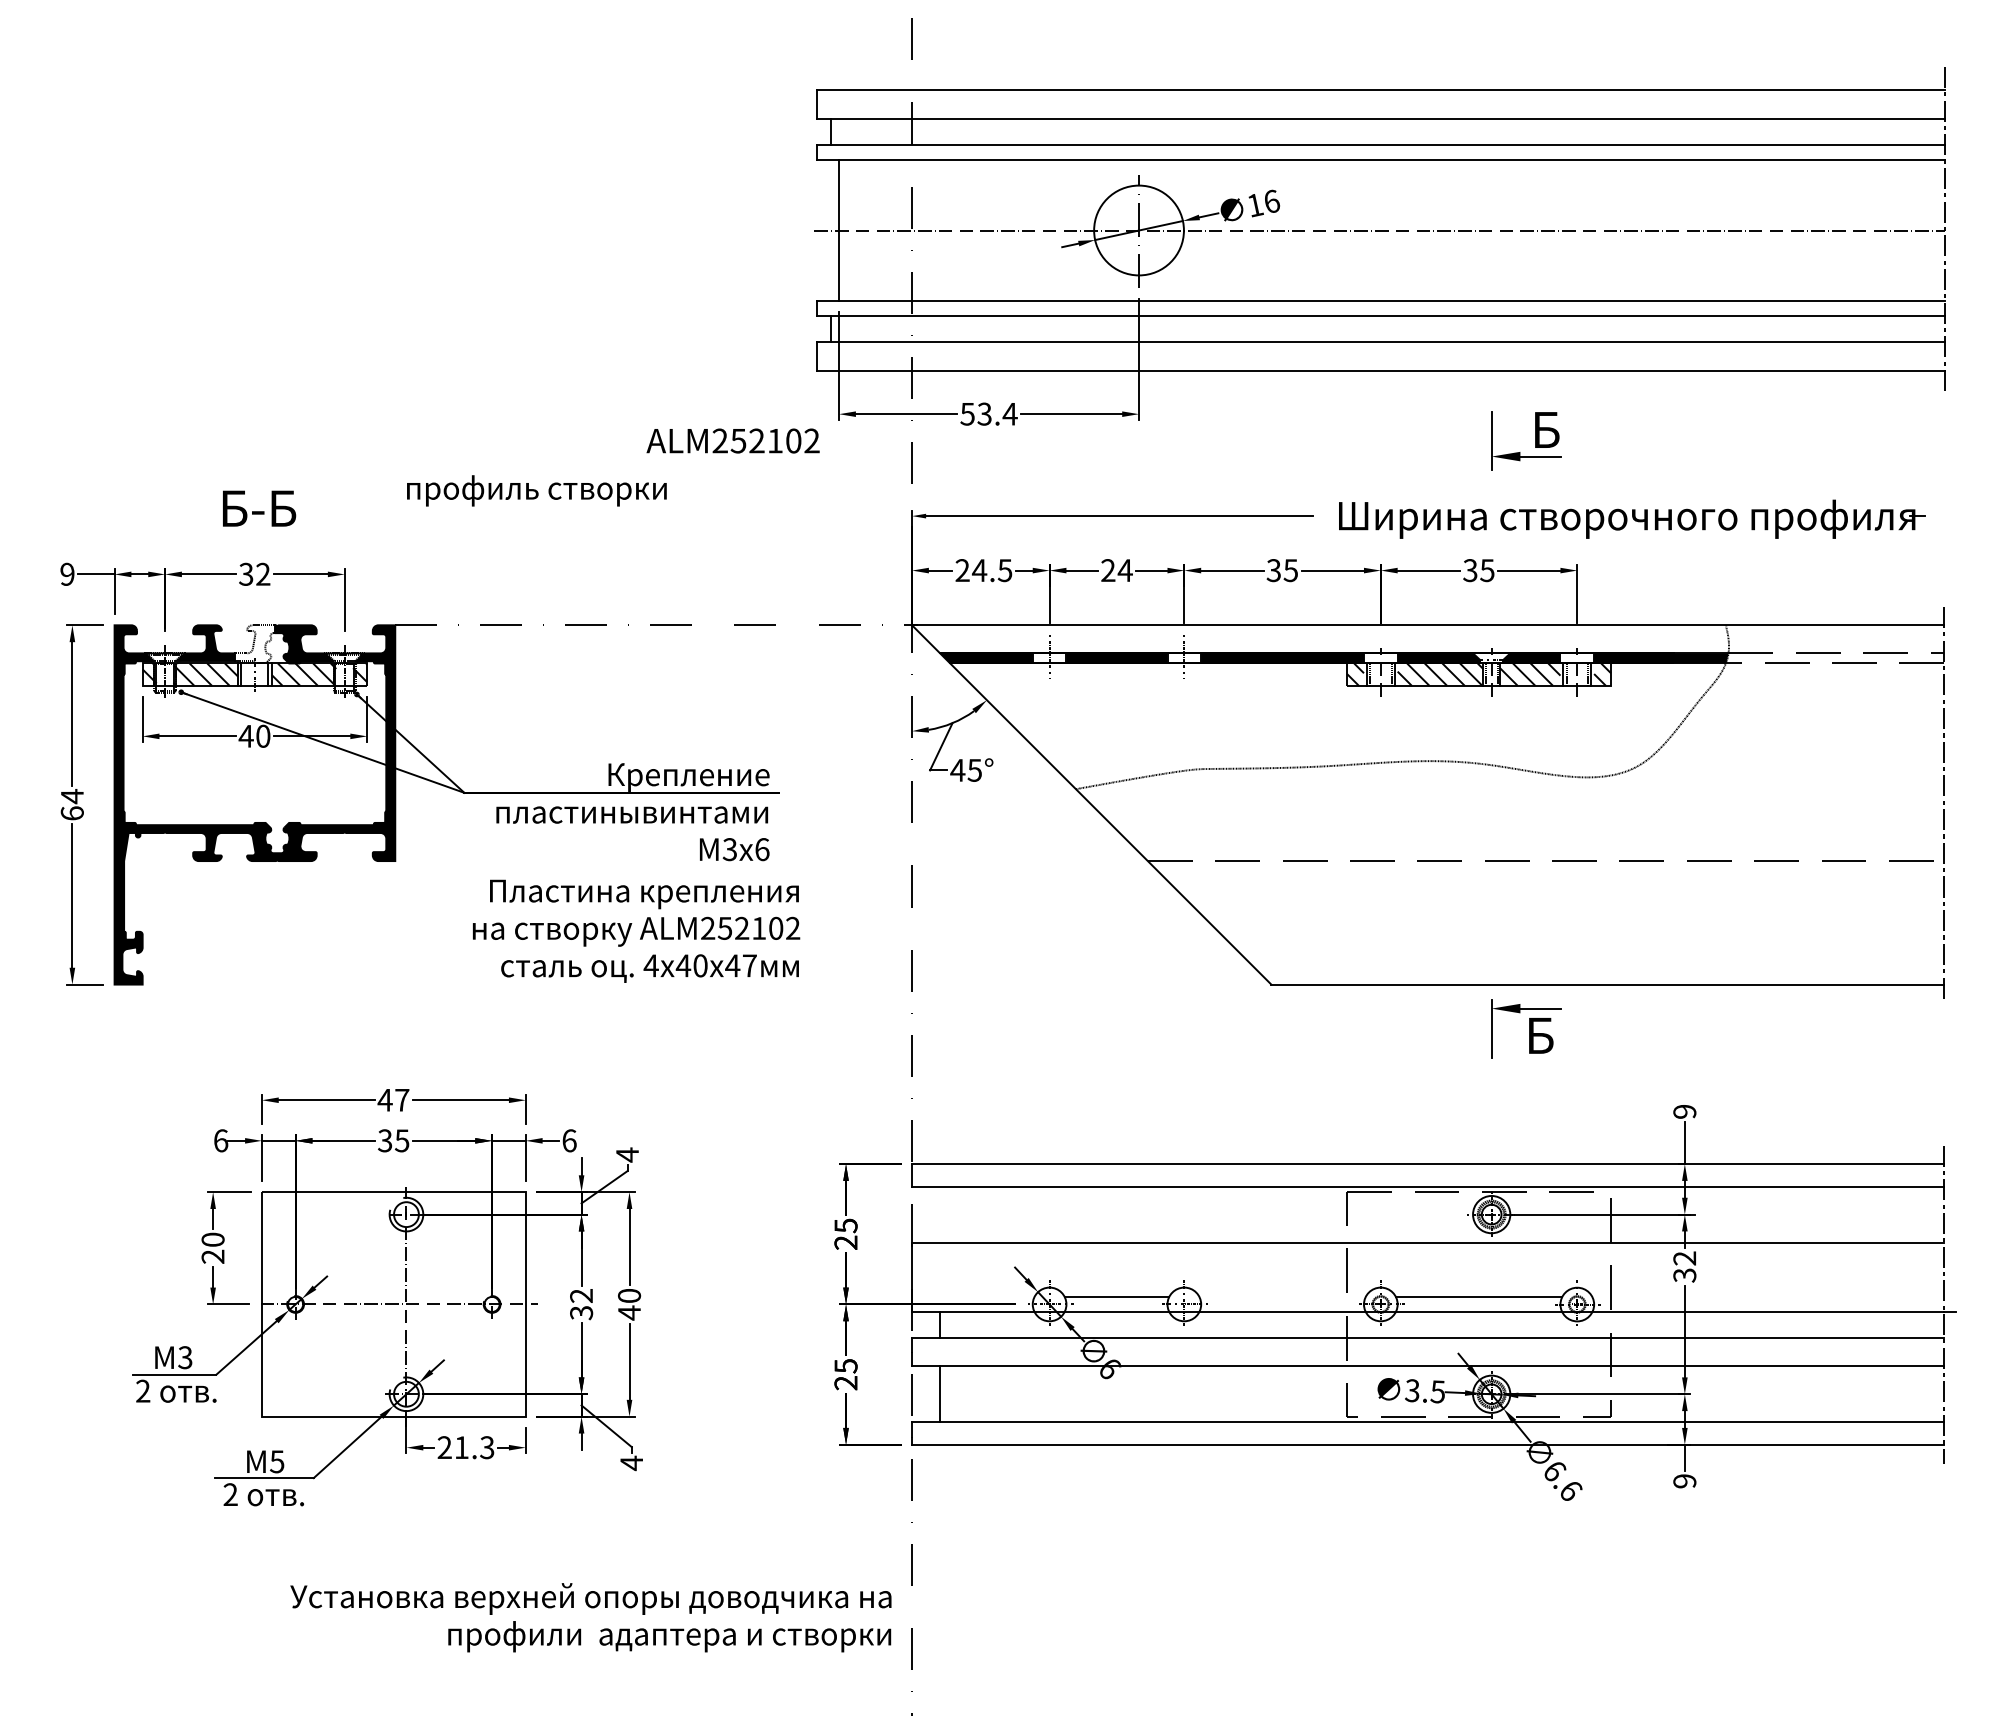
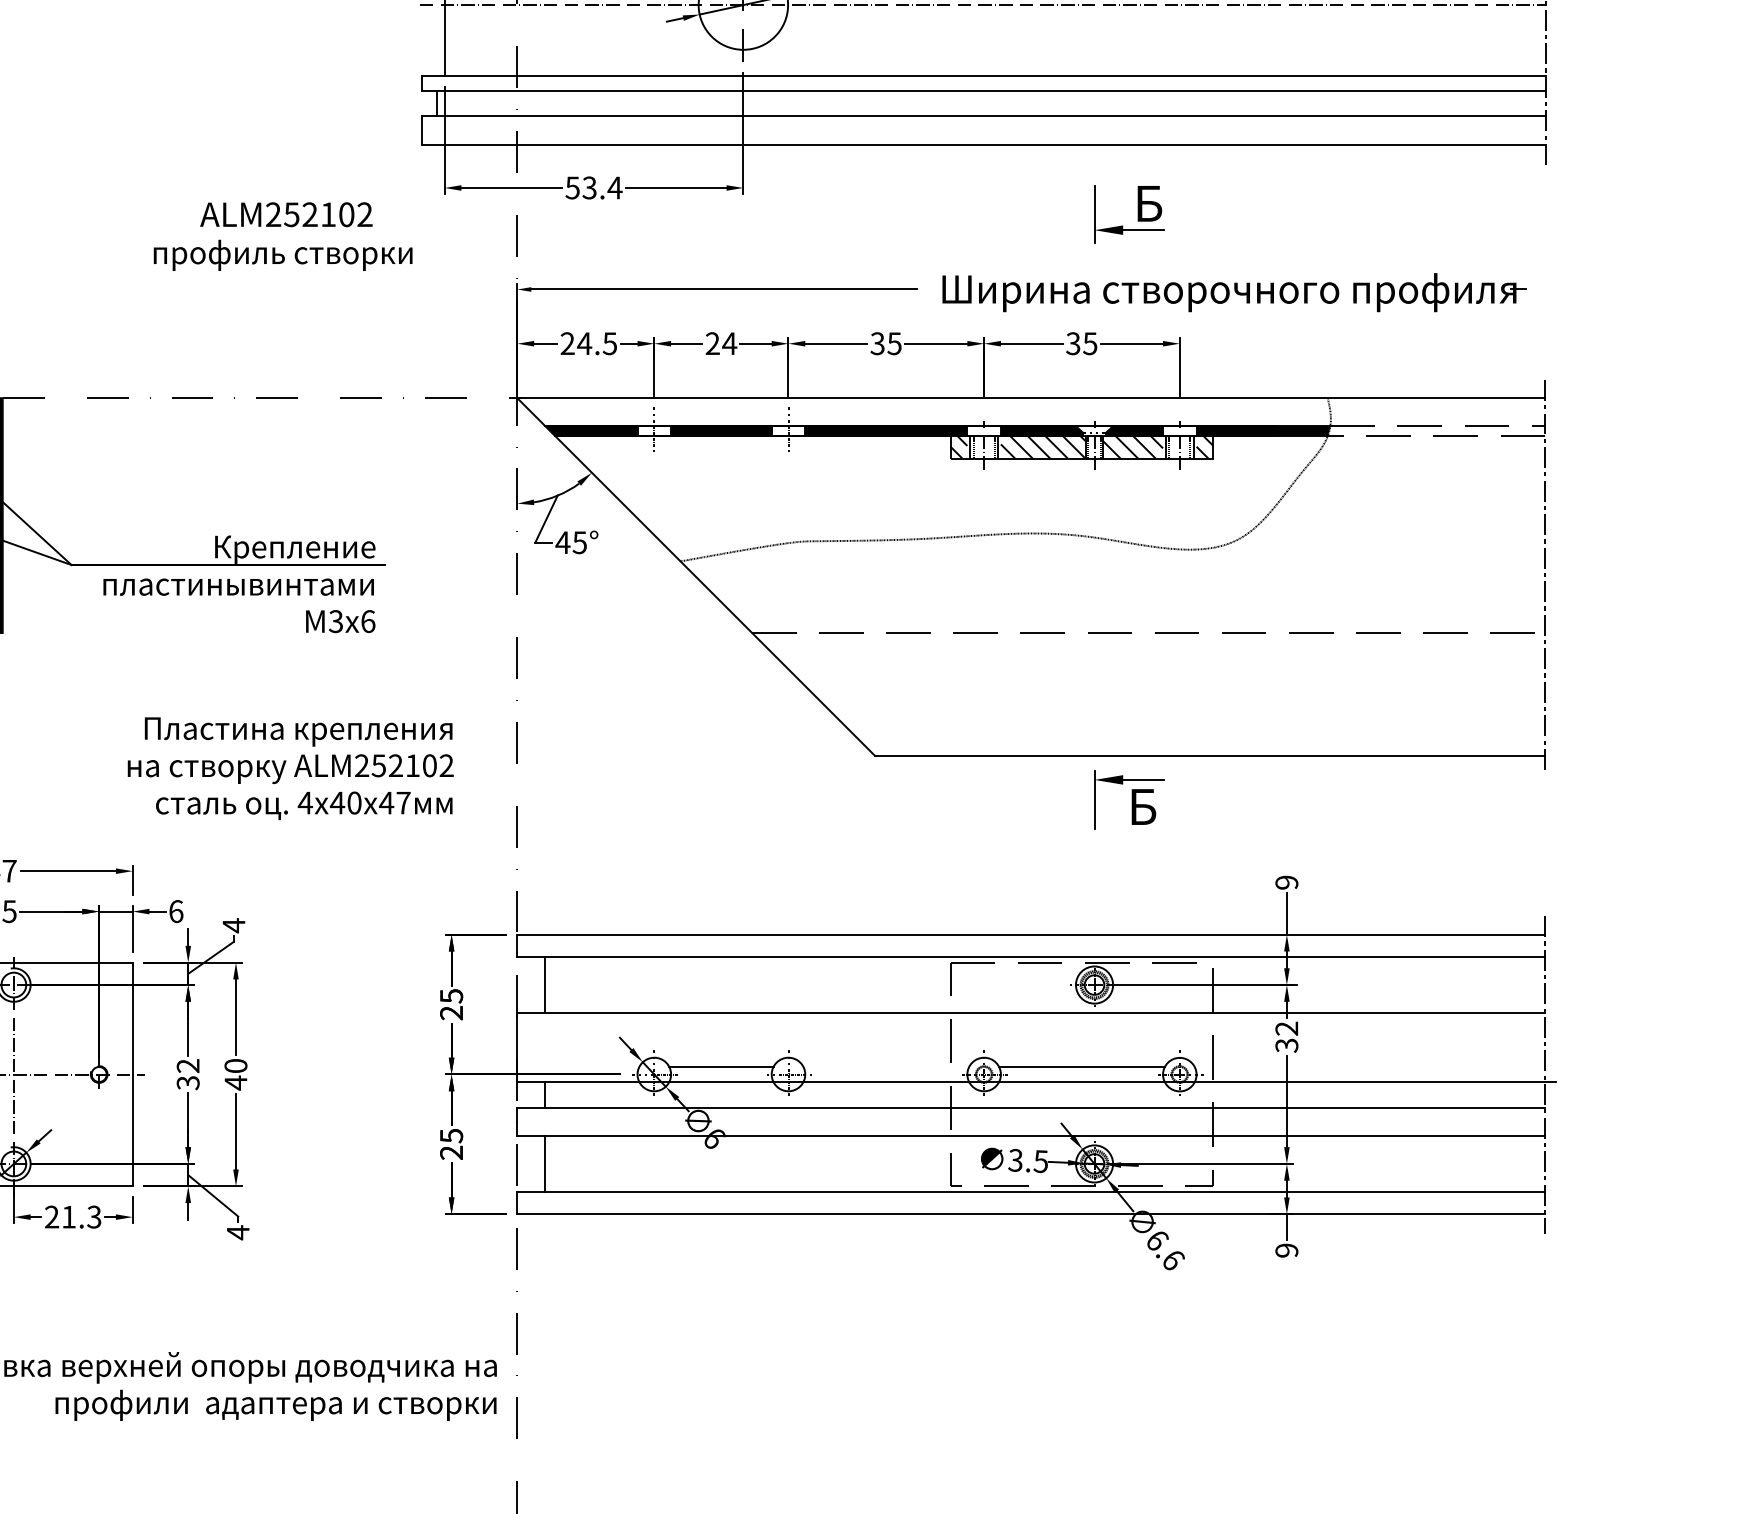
text: (732, 440) -> (285, 214), moved
text: (536, 490) -> (282, 255), moved
text: (636, 930) -> (290, 767), moved
line: (940, 1214) -> (545, 984), added

